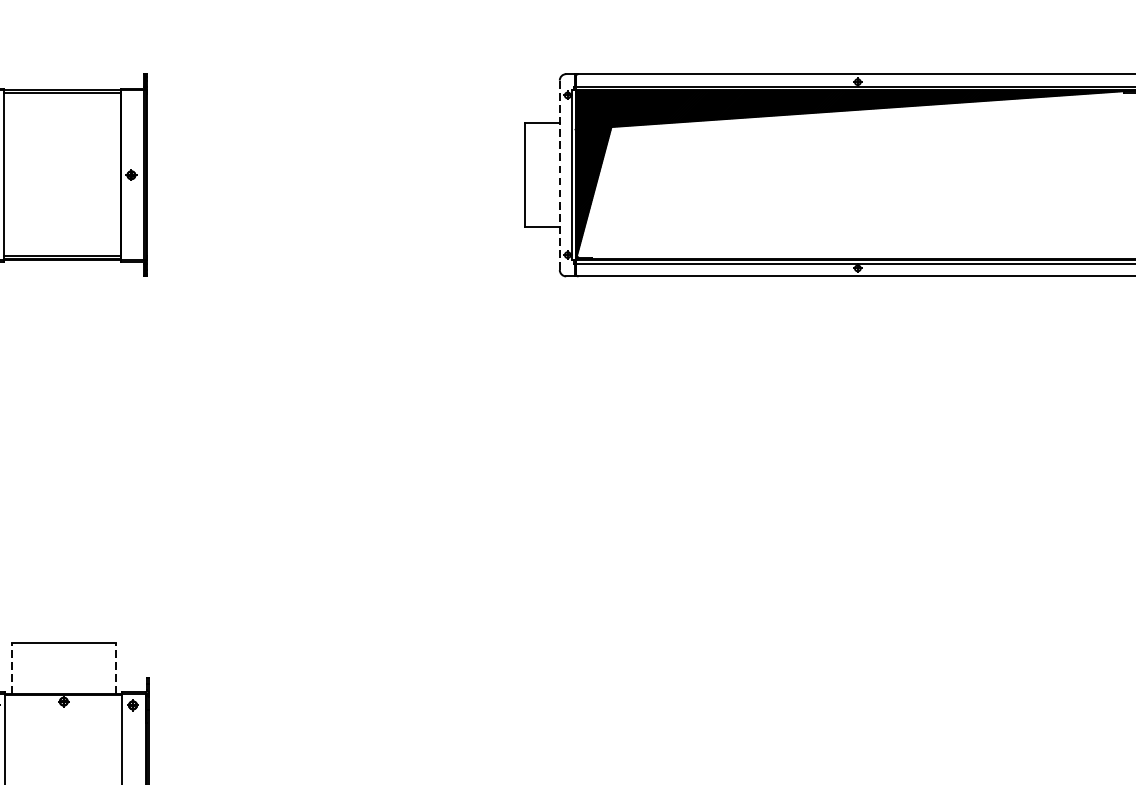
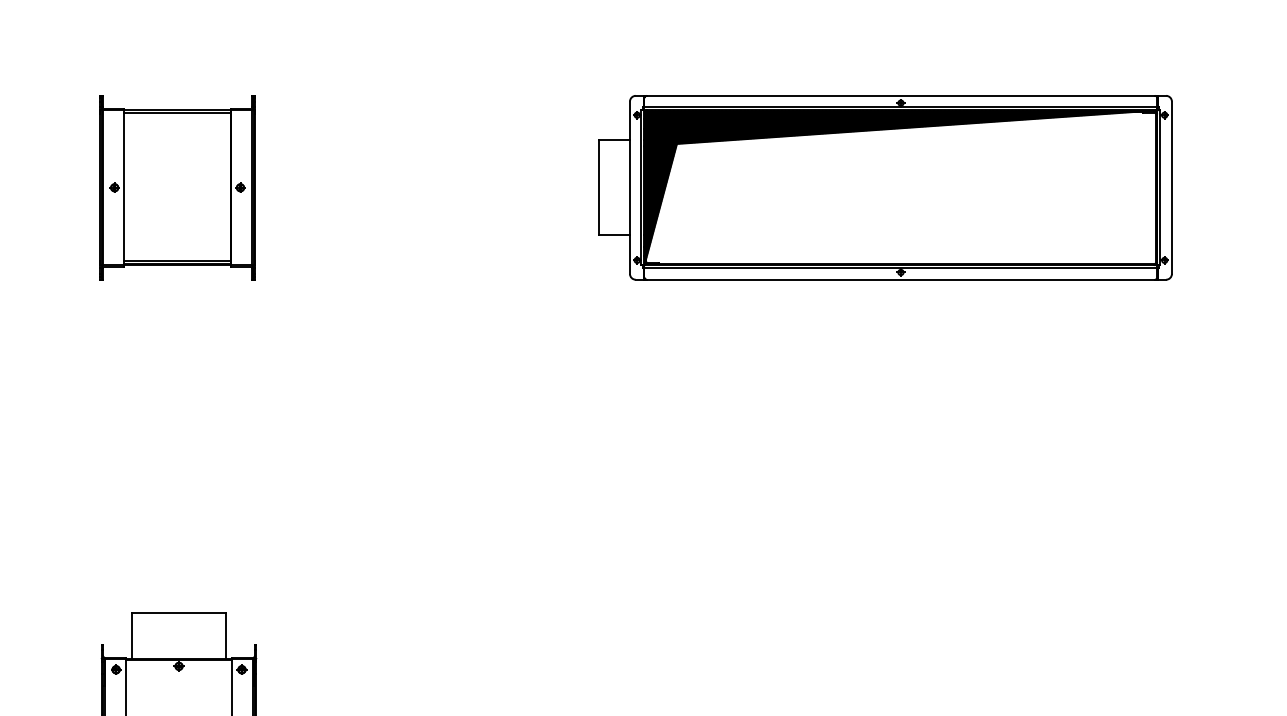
line: (559, 174) -> (629, 187), dashed -> solid
line: (11, 667) -> (131, 635), dashed -> solid
line: (116, 667) -> (226, 635), dashed -> solid

